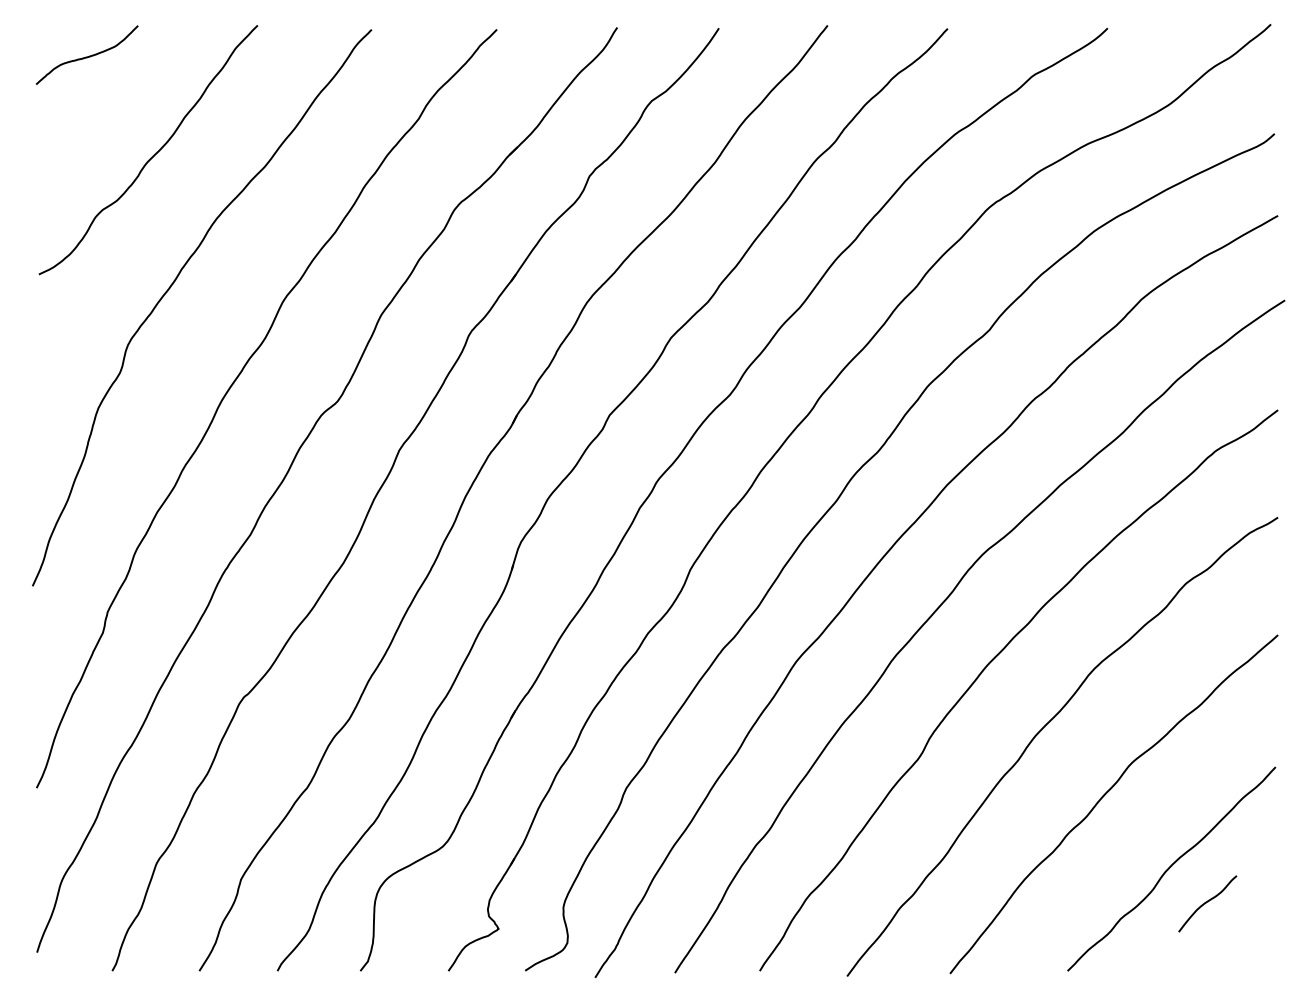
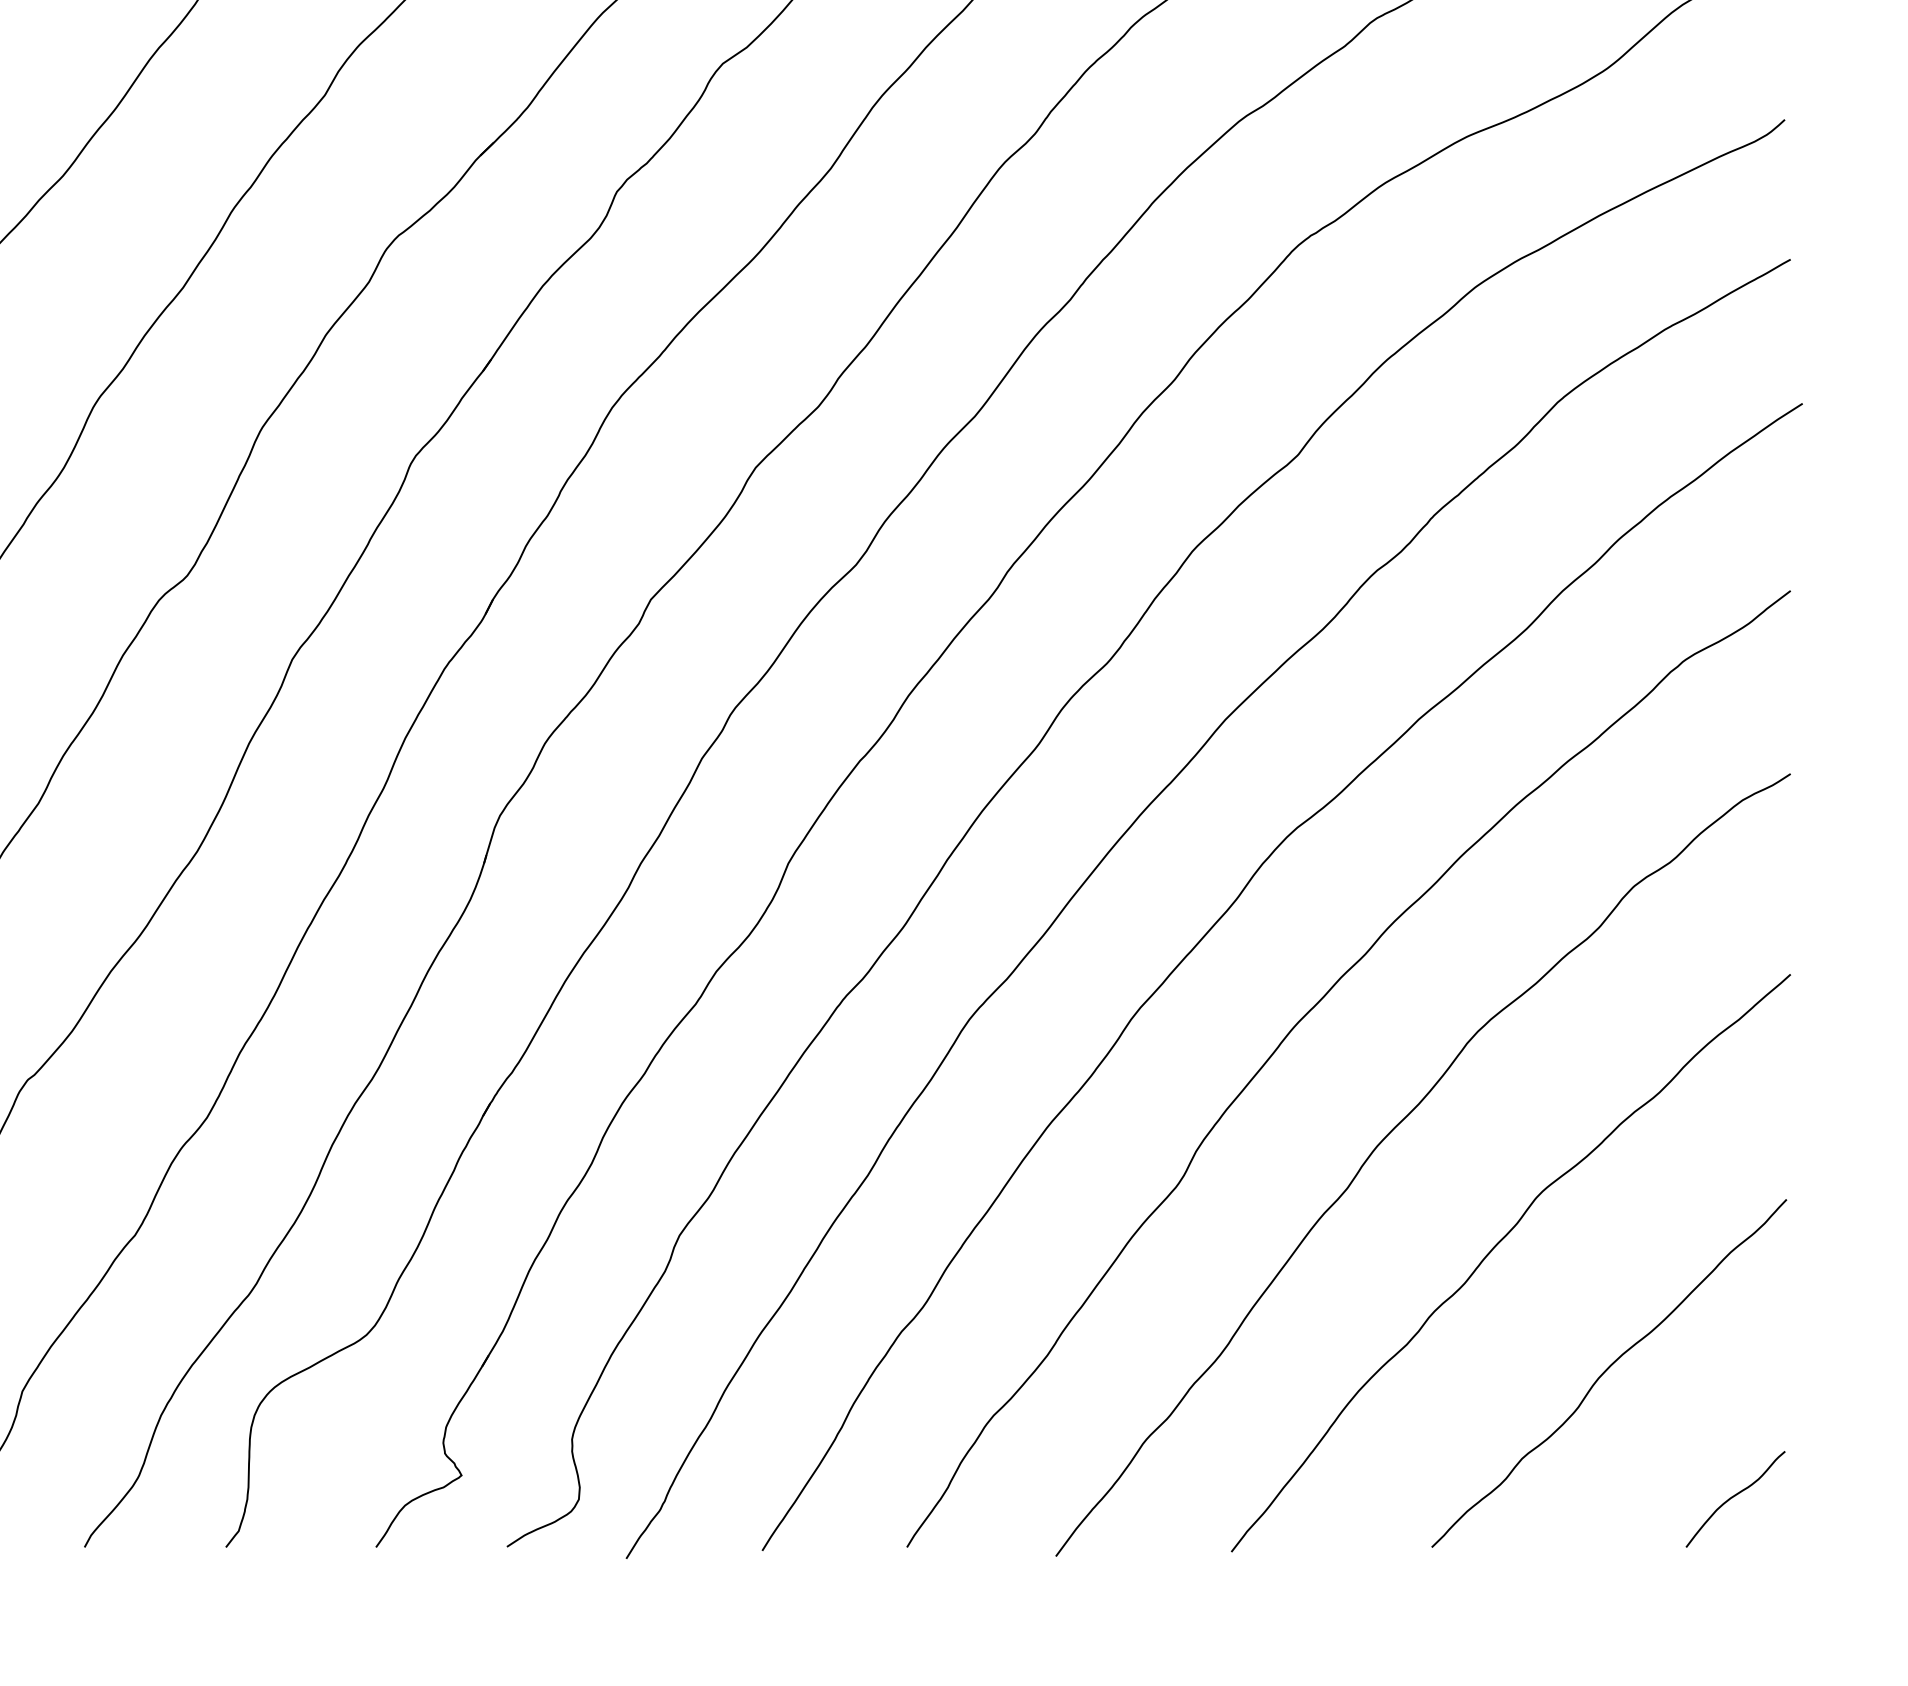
curve: (1207, 902) -> (1735, 1496), moved

